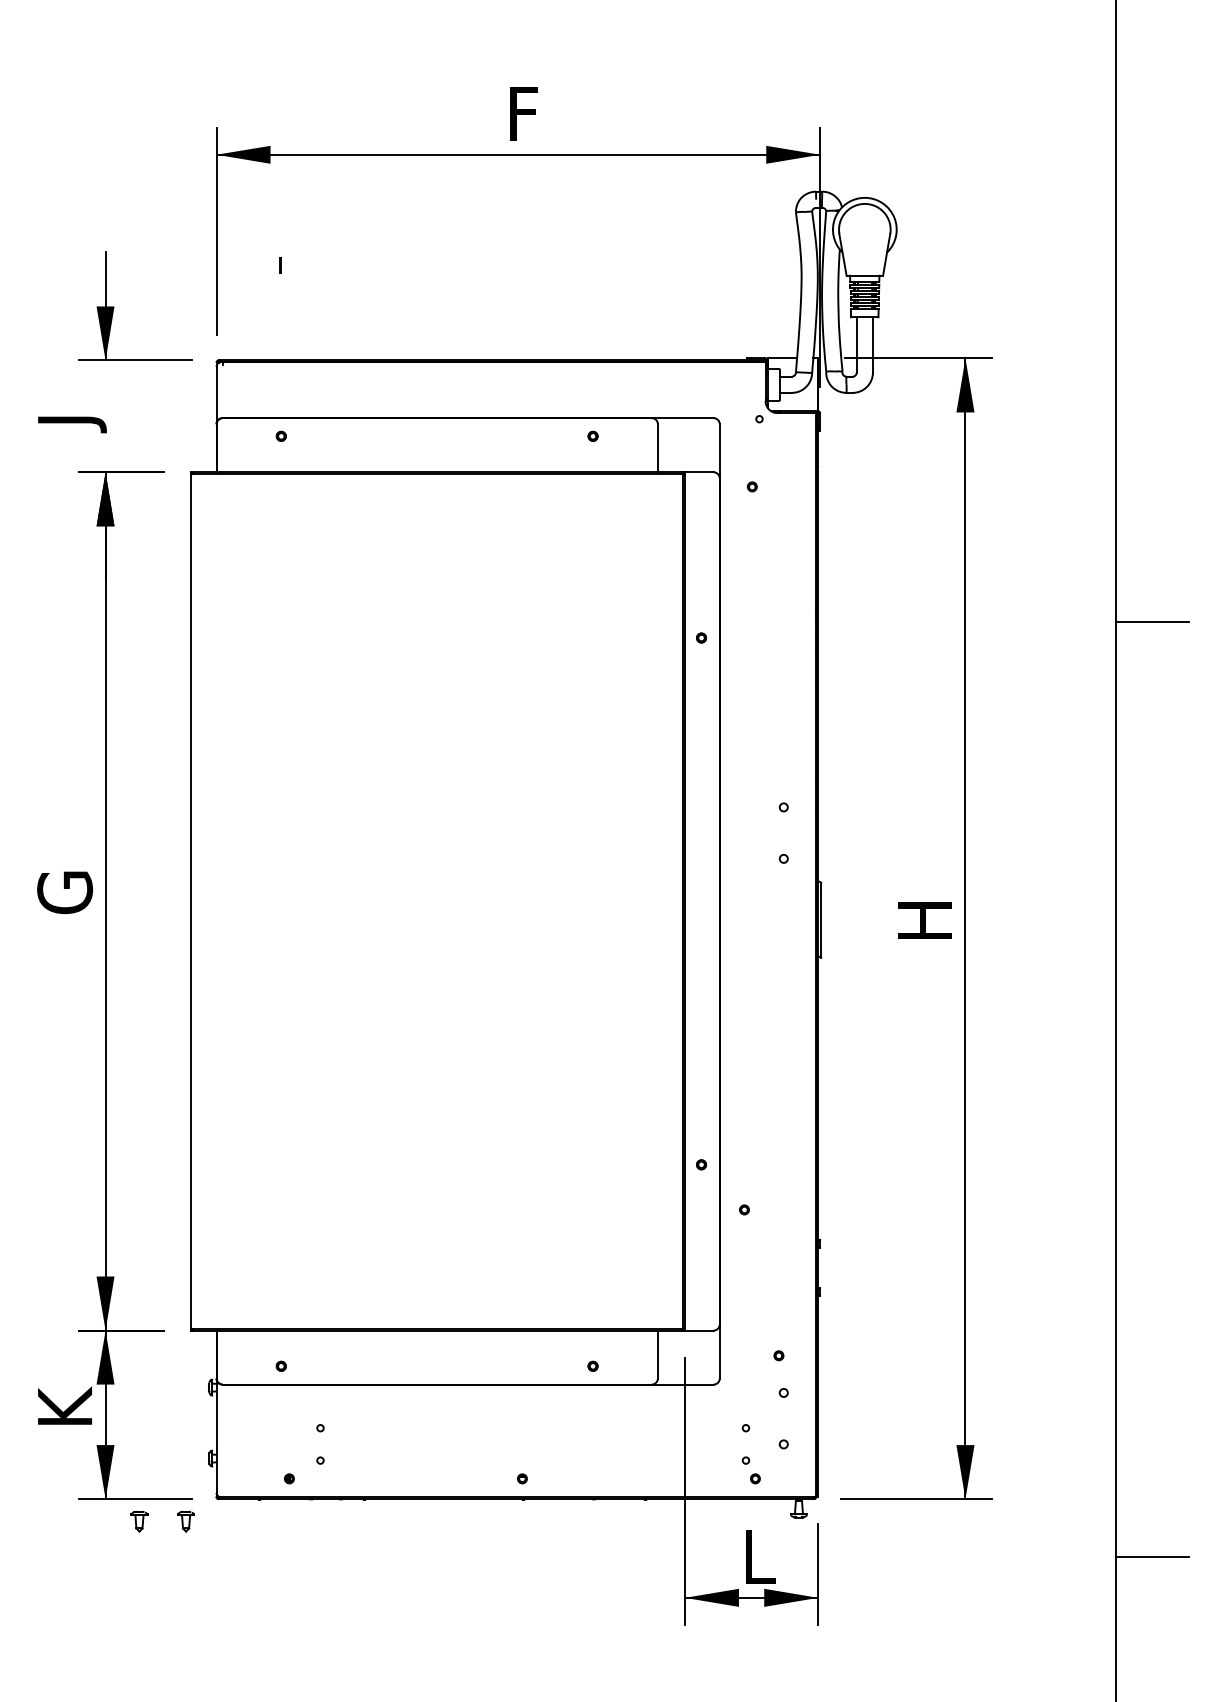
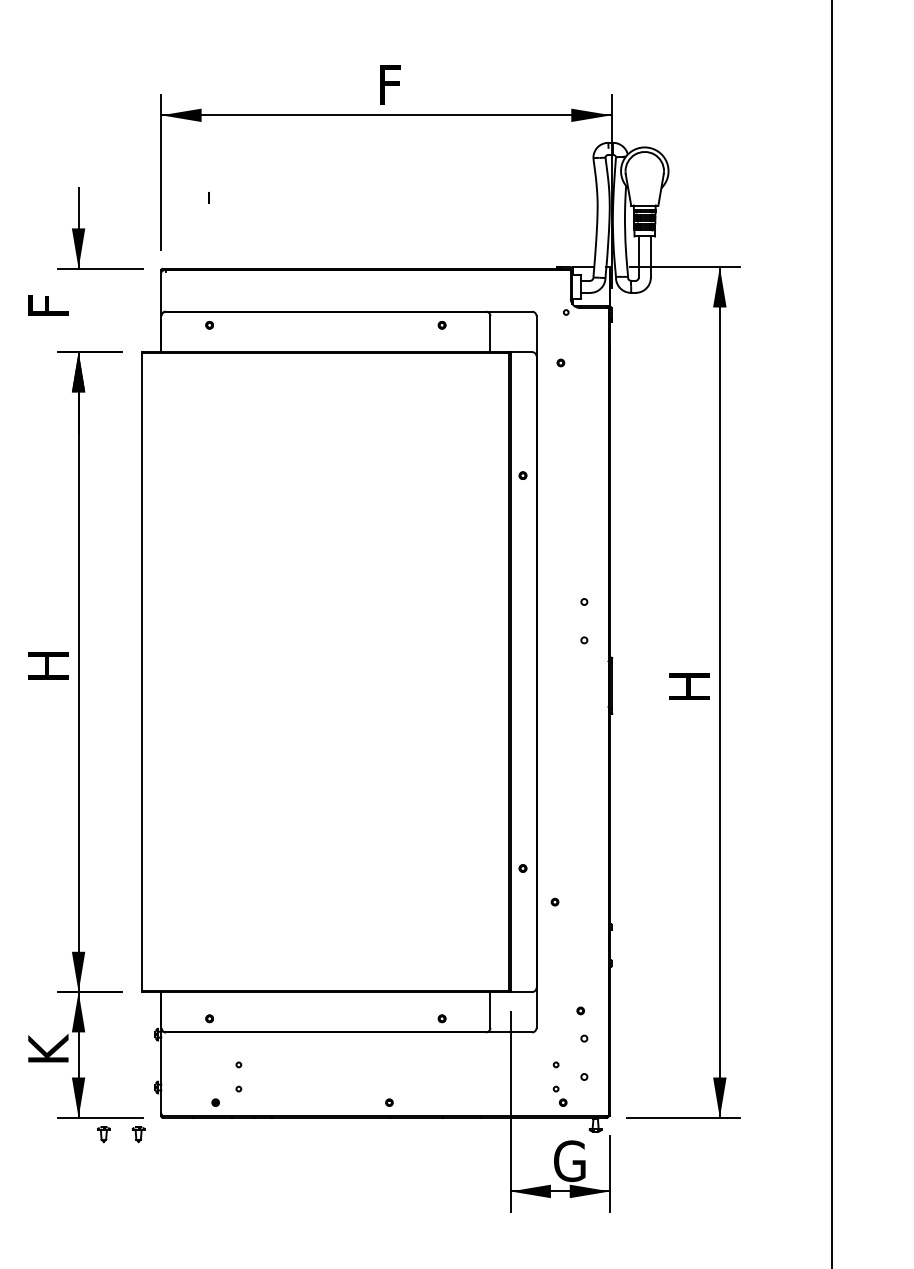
text: (71, 413) -> (53, 308), J -> F
line: (1152, 621) -> (859, 463), removed
text: (65, 892) -> (48, 665), G -> H
line: (1152, 1556) -> (859, 1160), removed
text: (763, 1557) -> (569, 1161), L -> G

